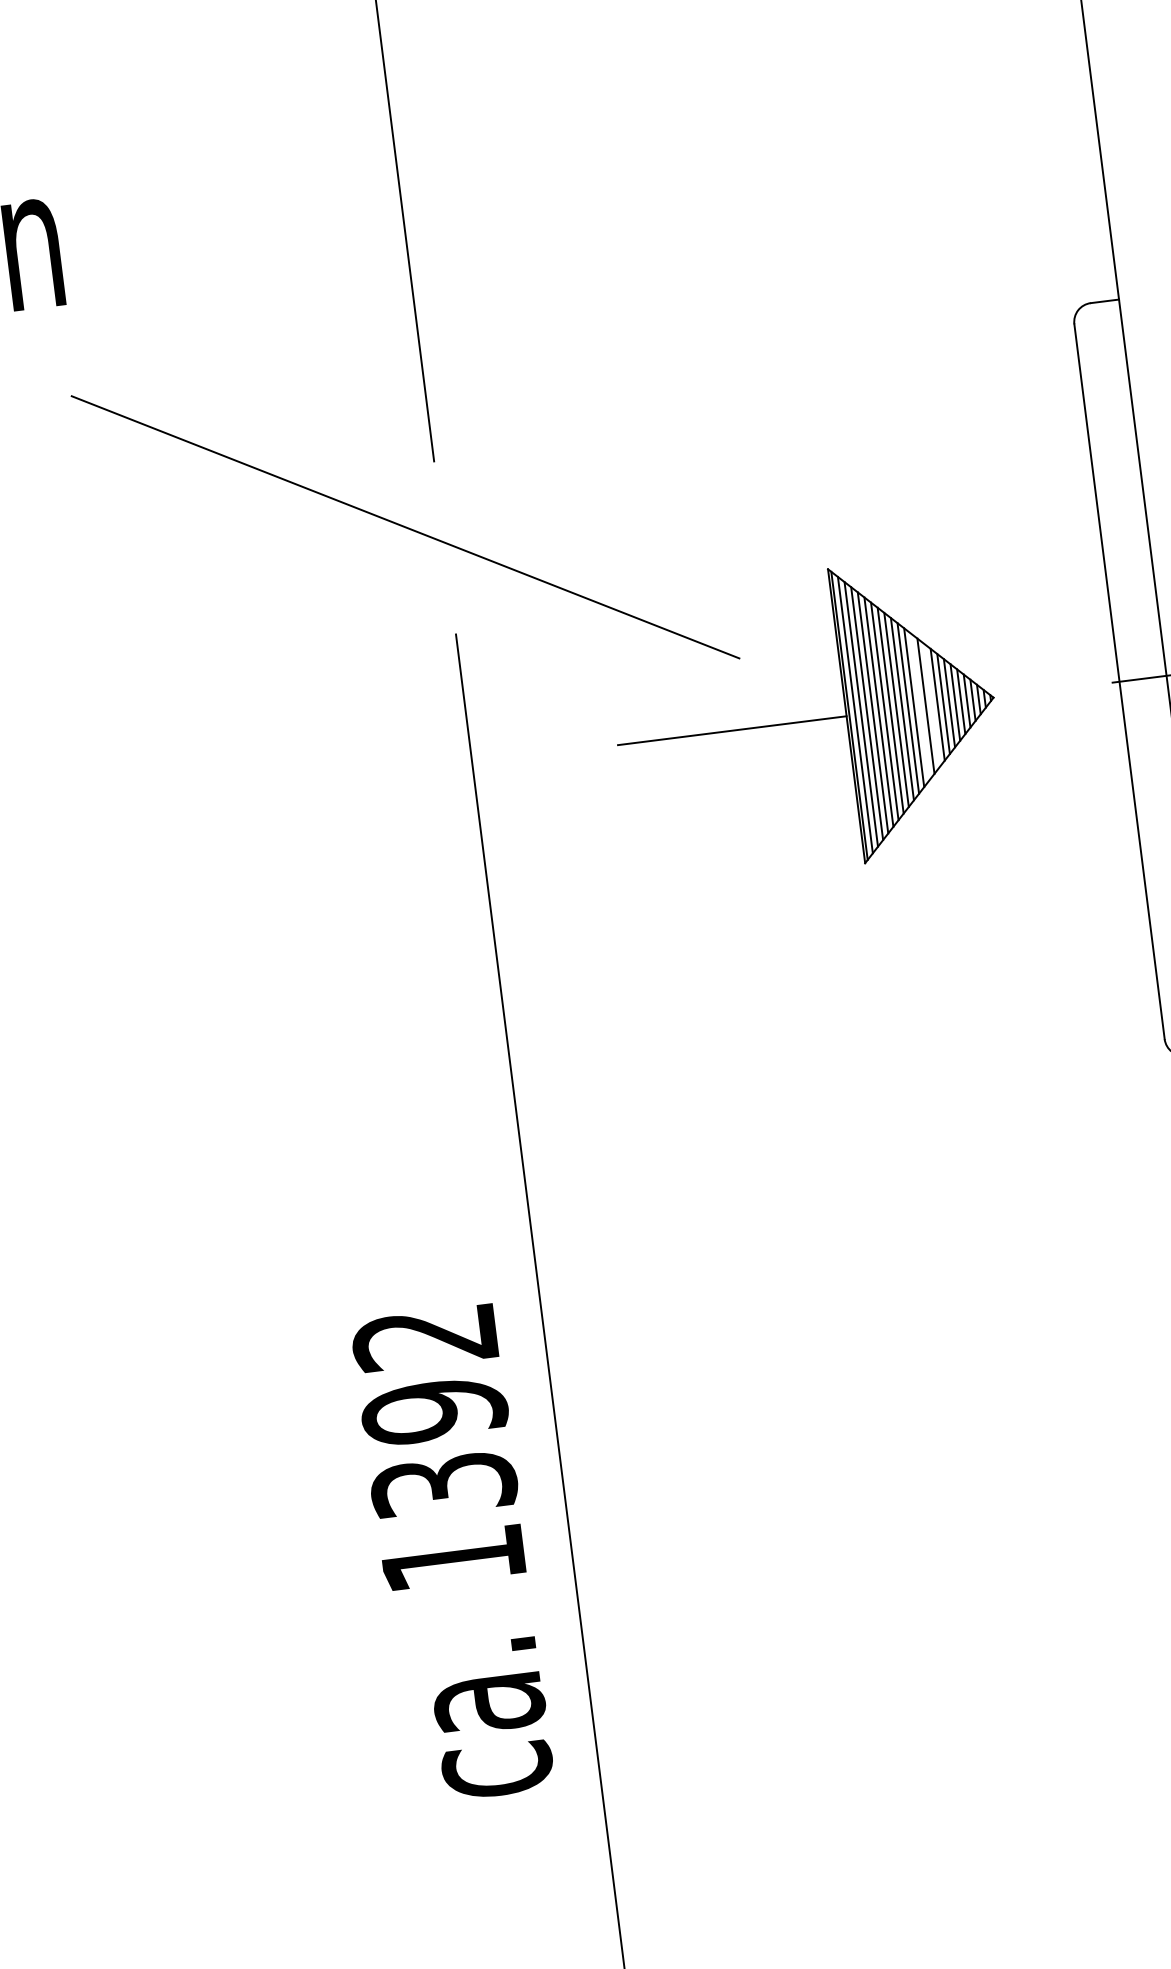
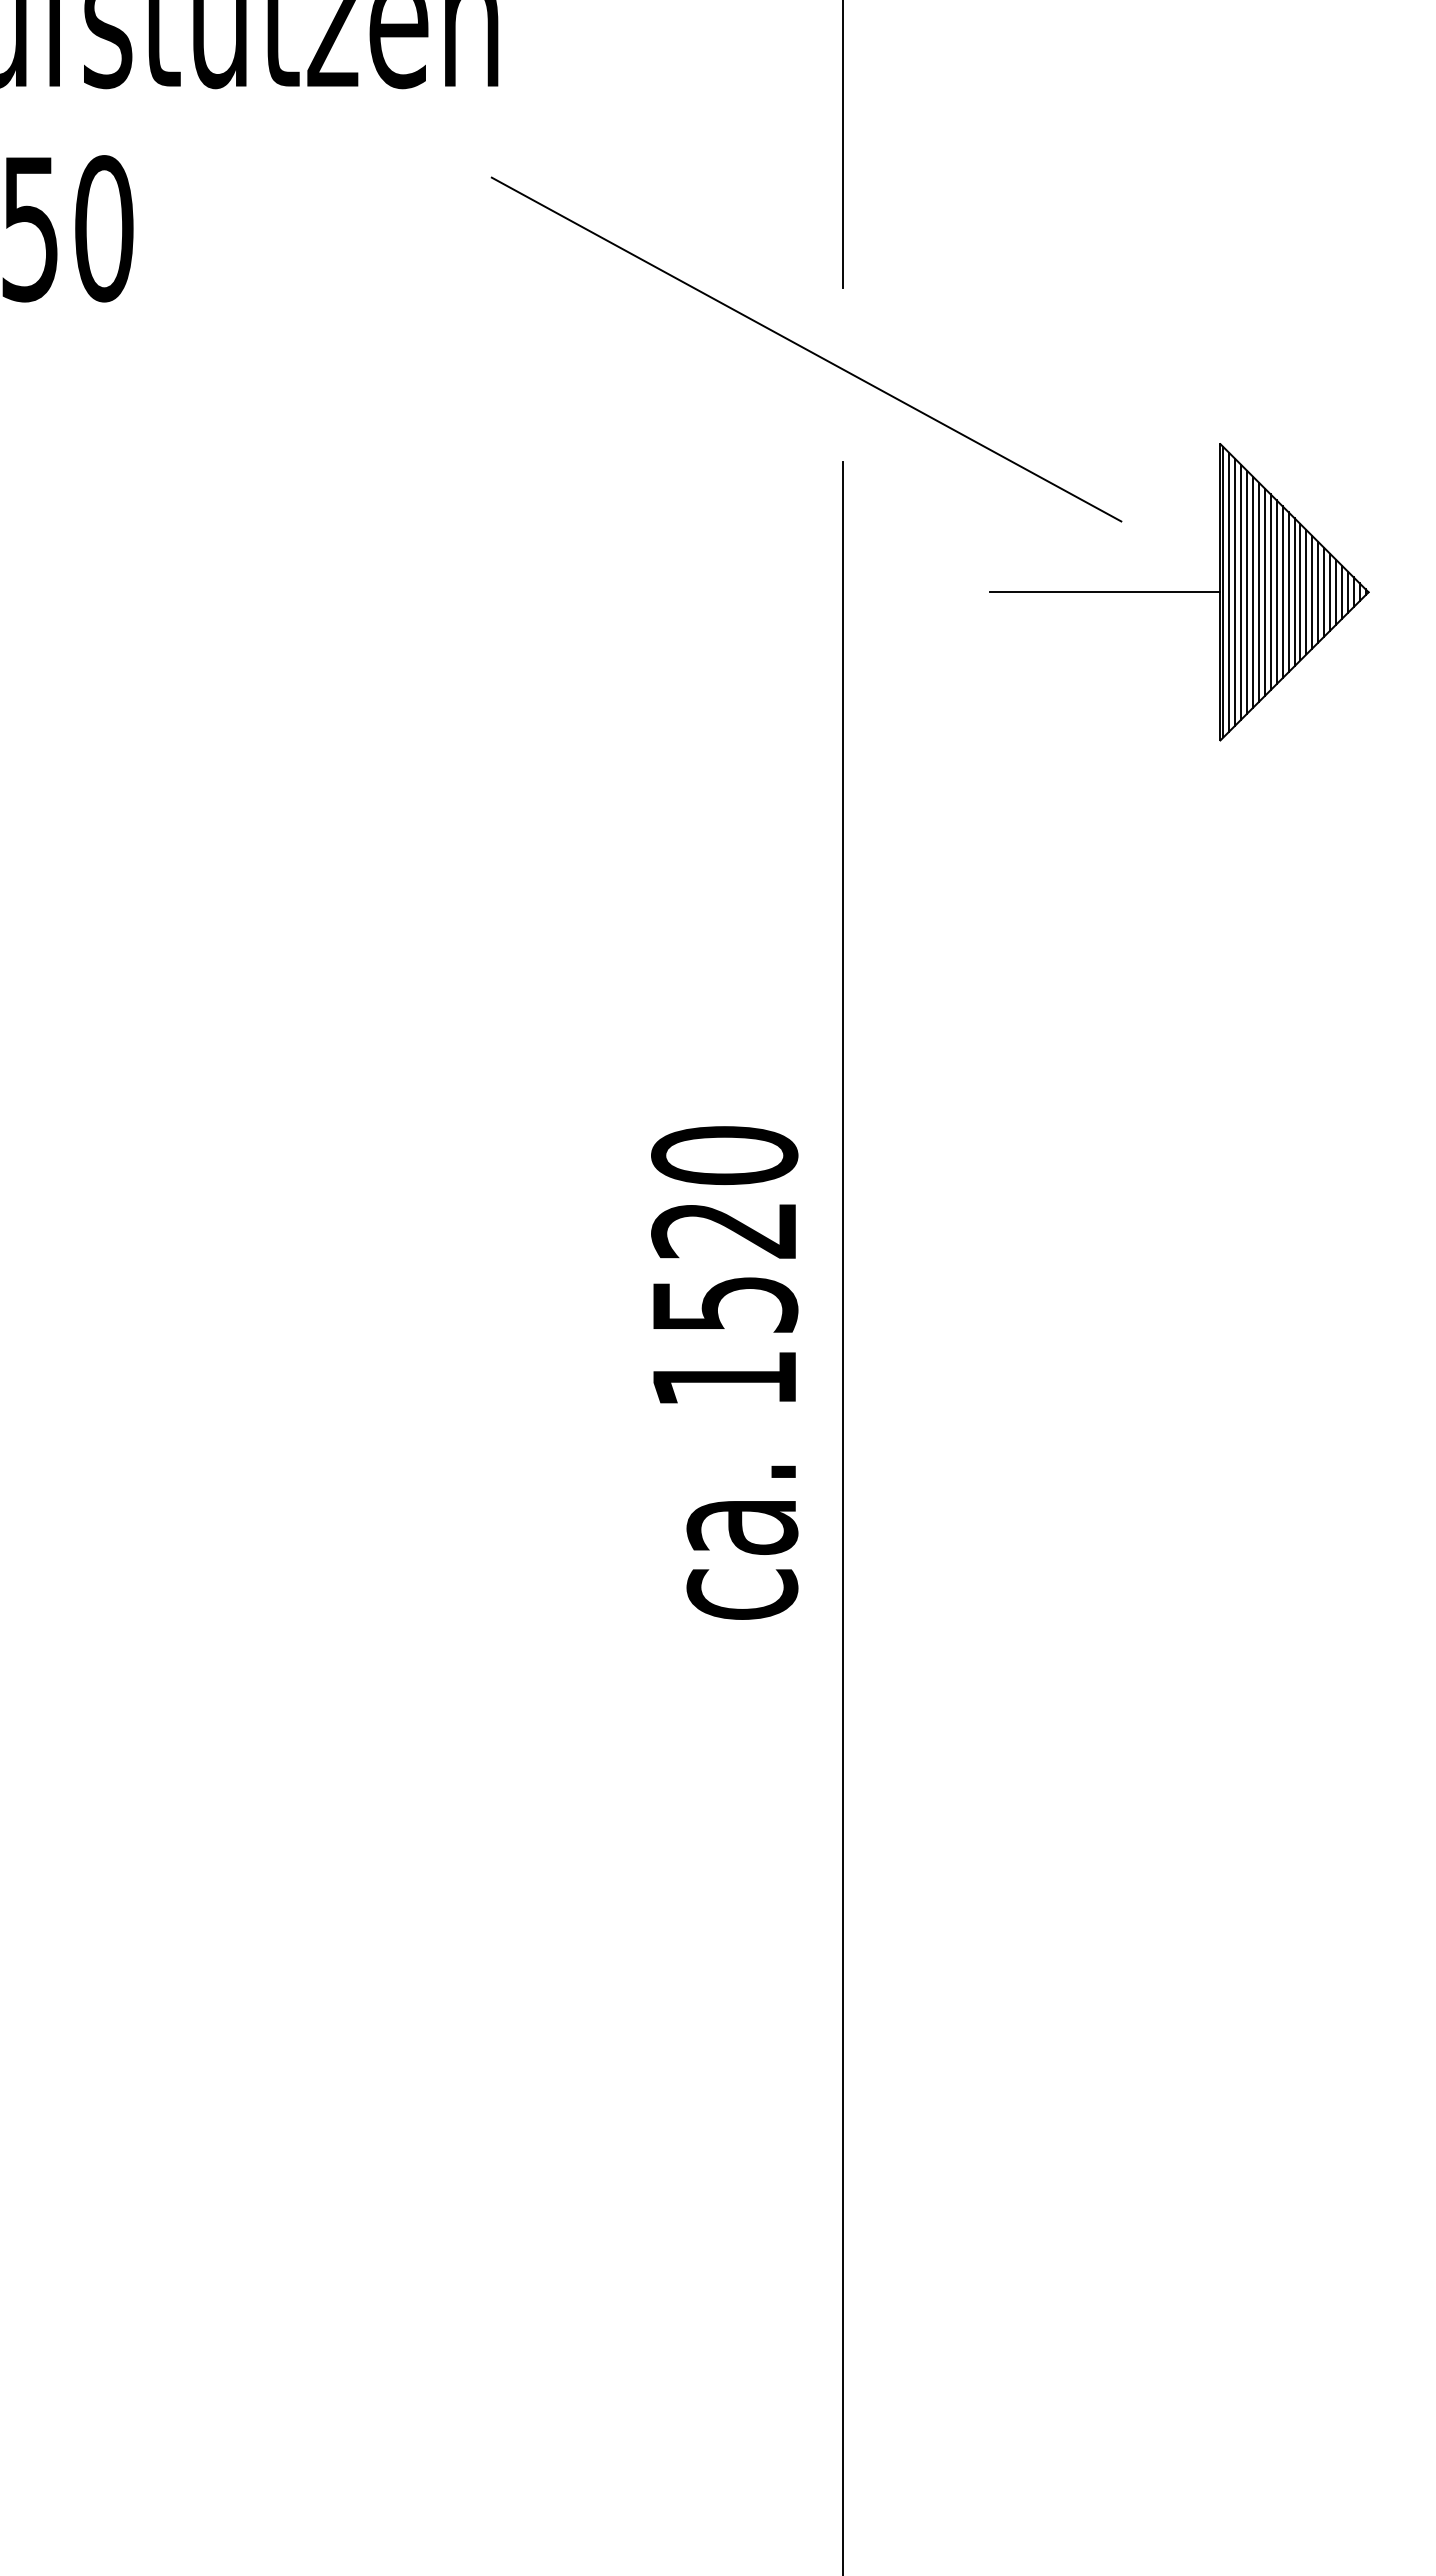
line: (932, 705) -> (1306, 592), added
line: (920, 707) -> (1294, 592), added
text: (434, 1410) -> (724, 1229), 1392 -> 1520

